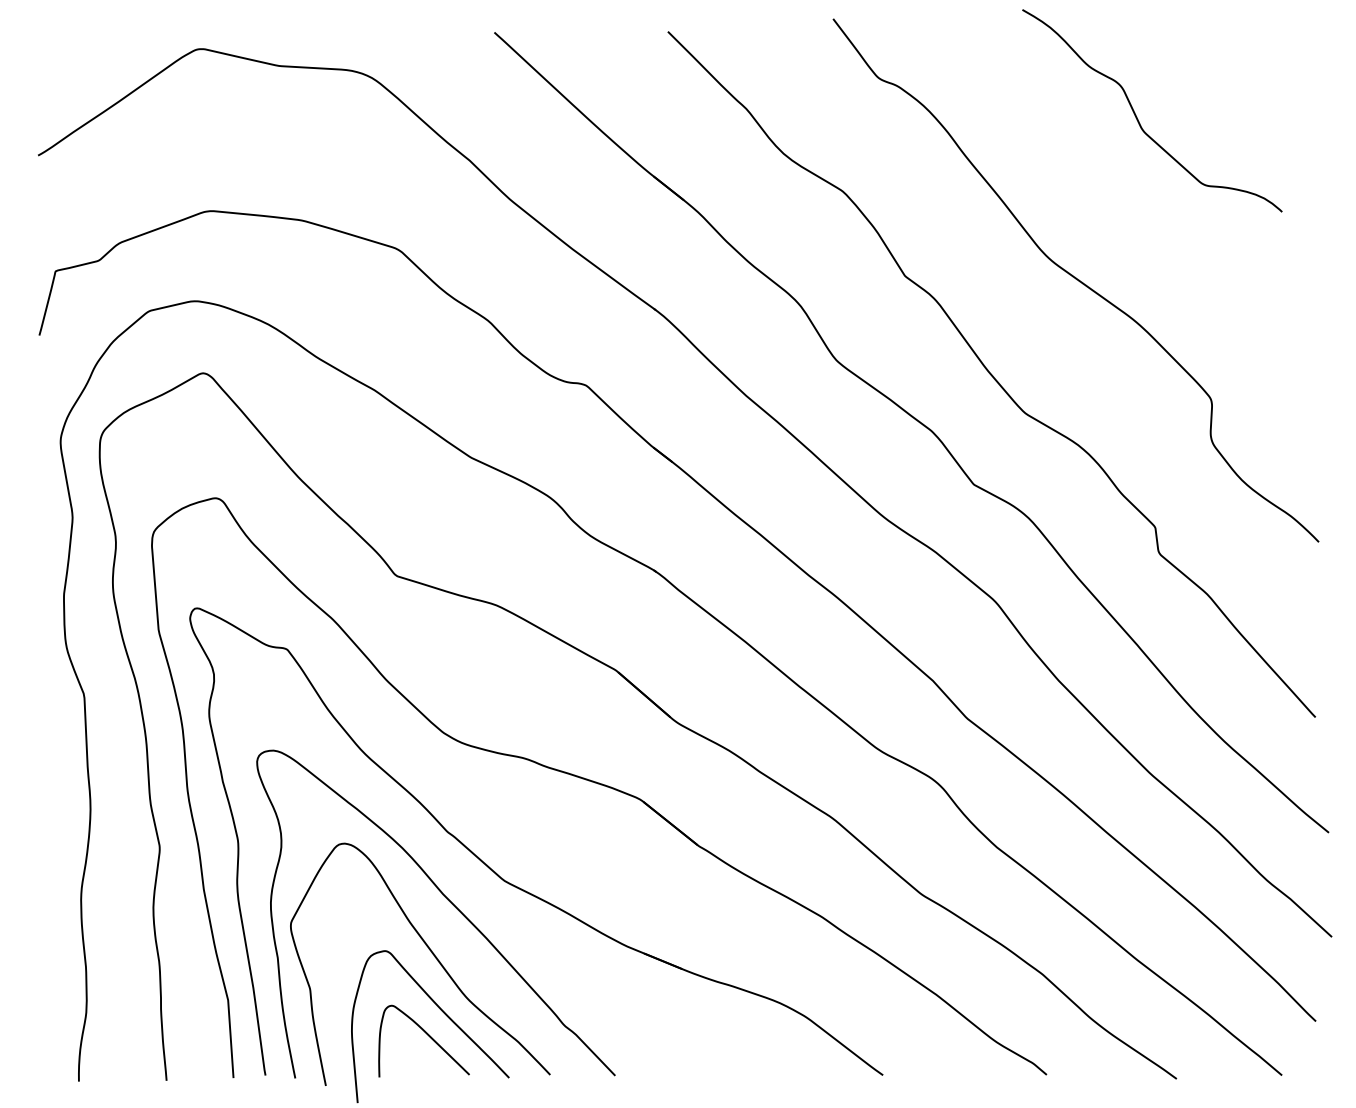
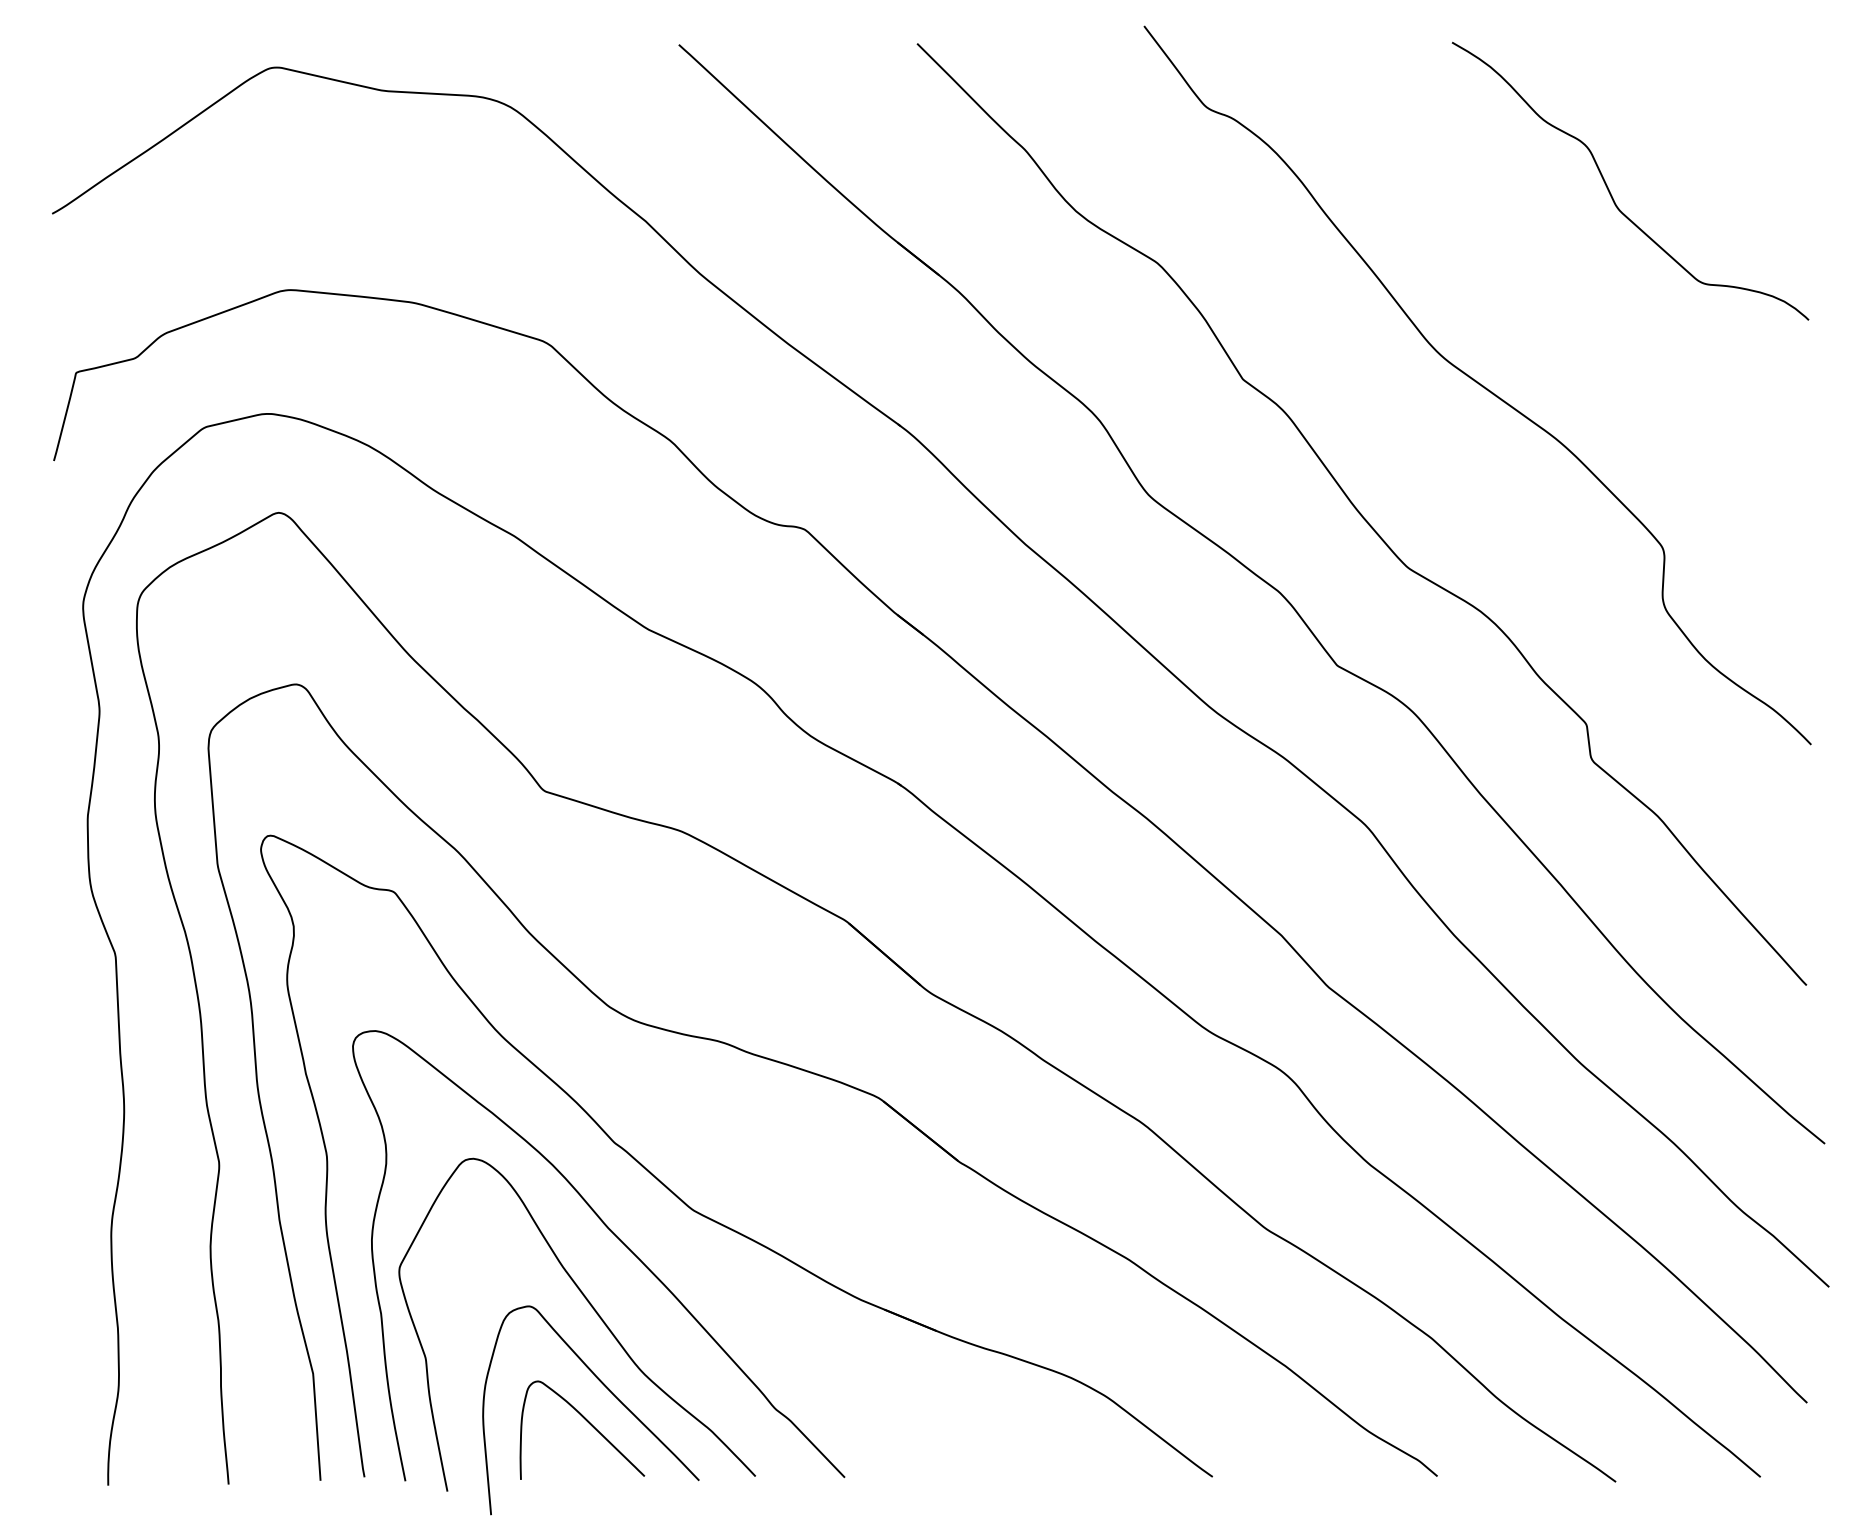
curve: (1136, 114) -> (1608, 186), moved

